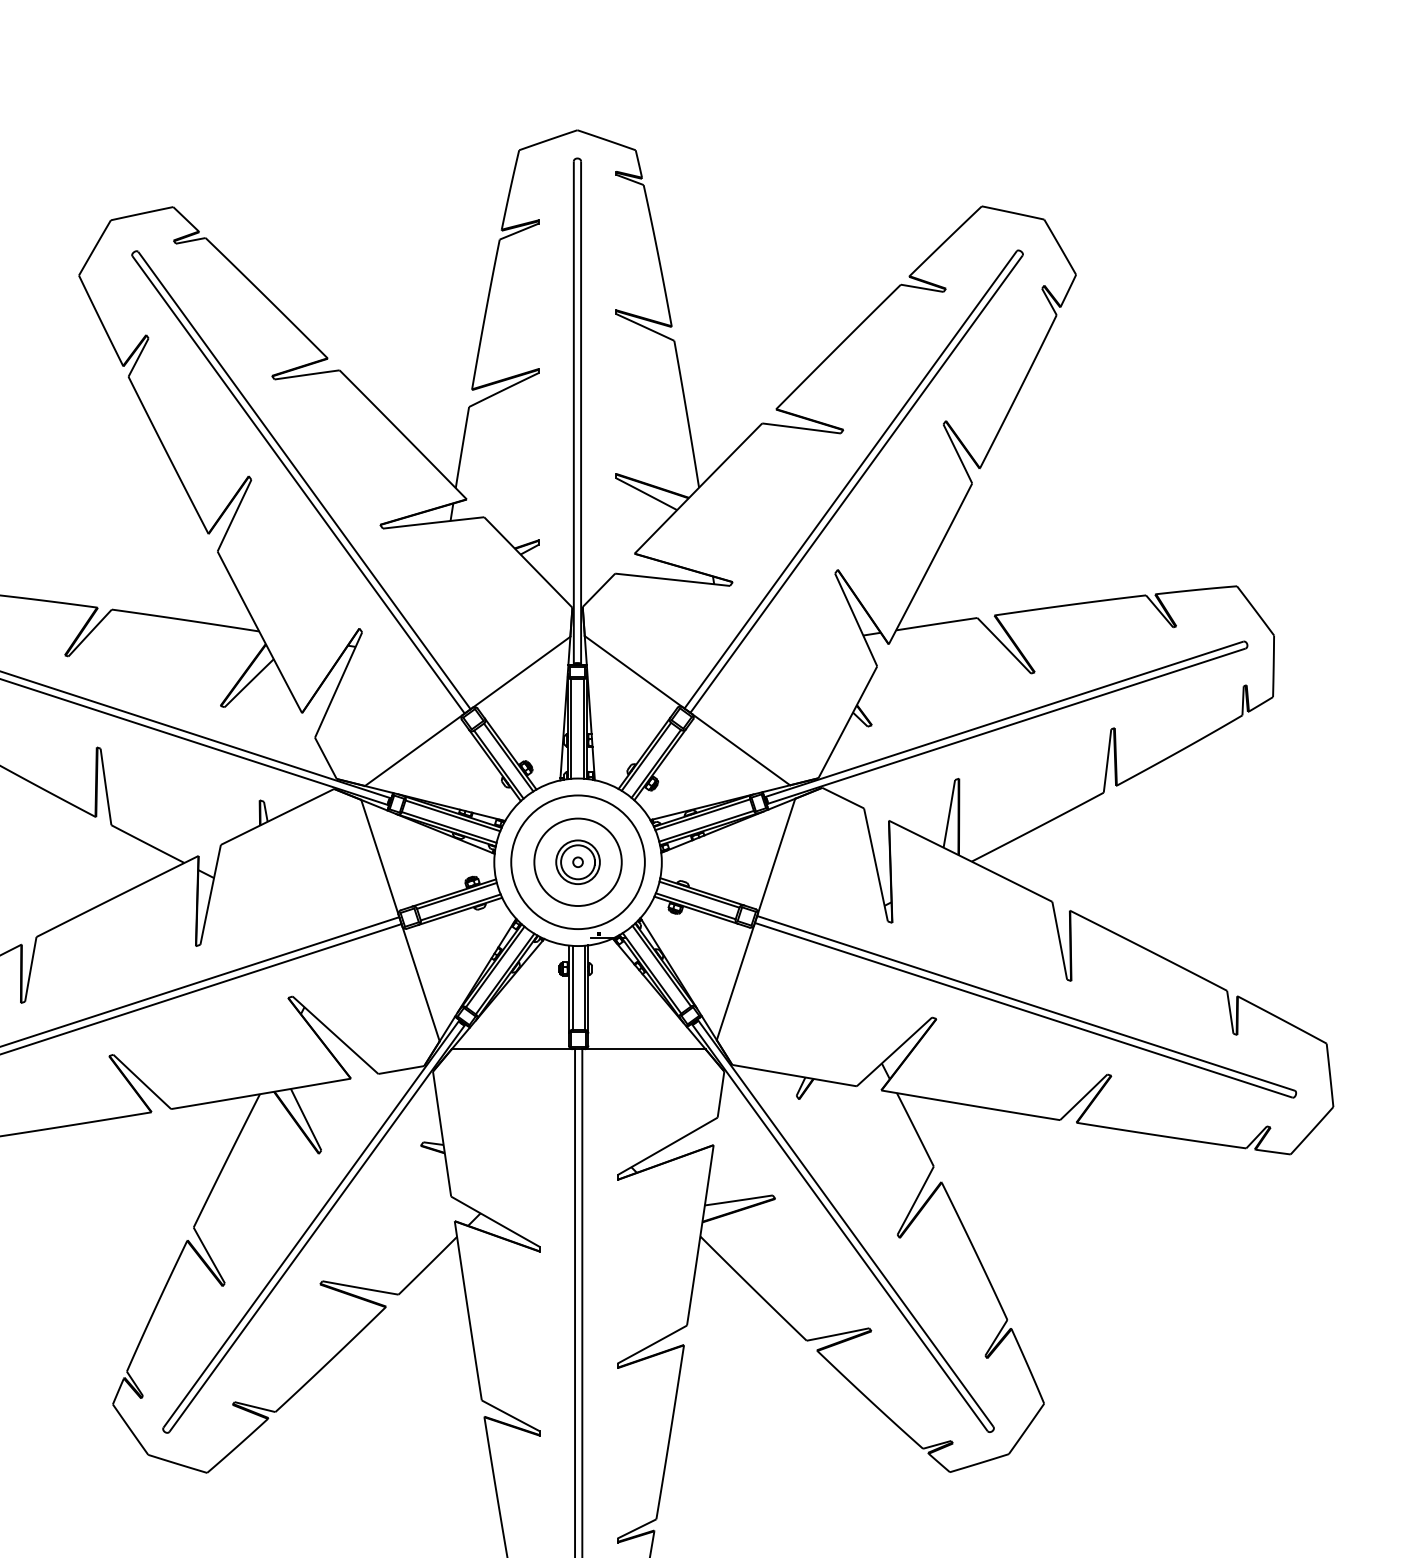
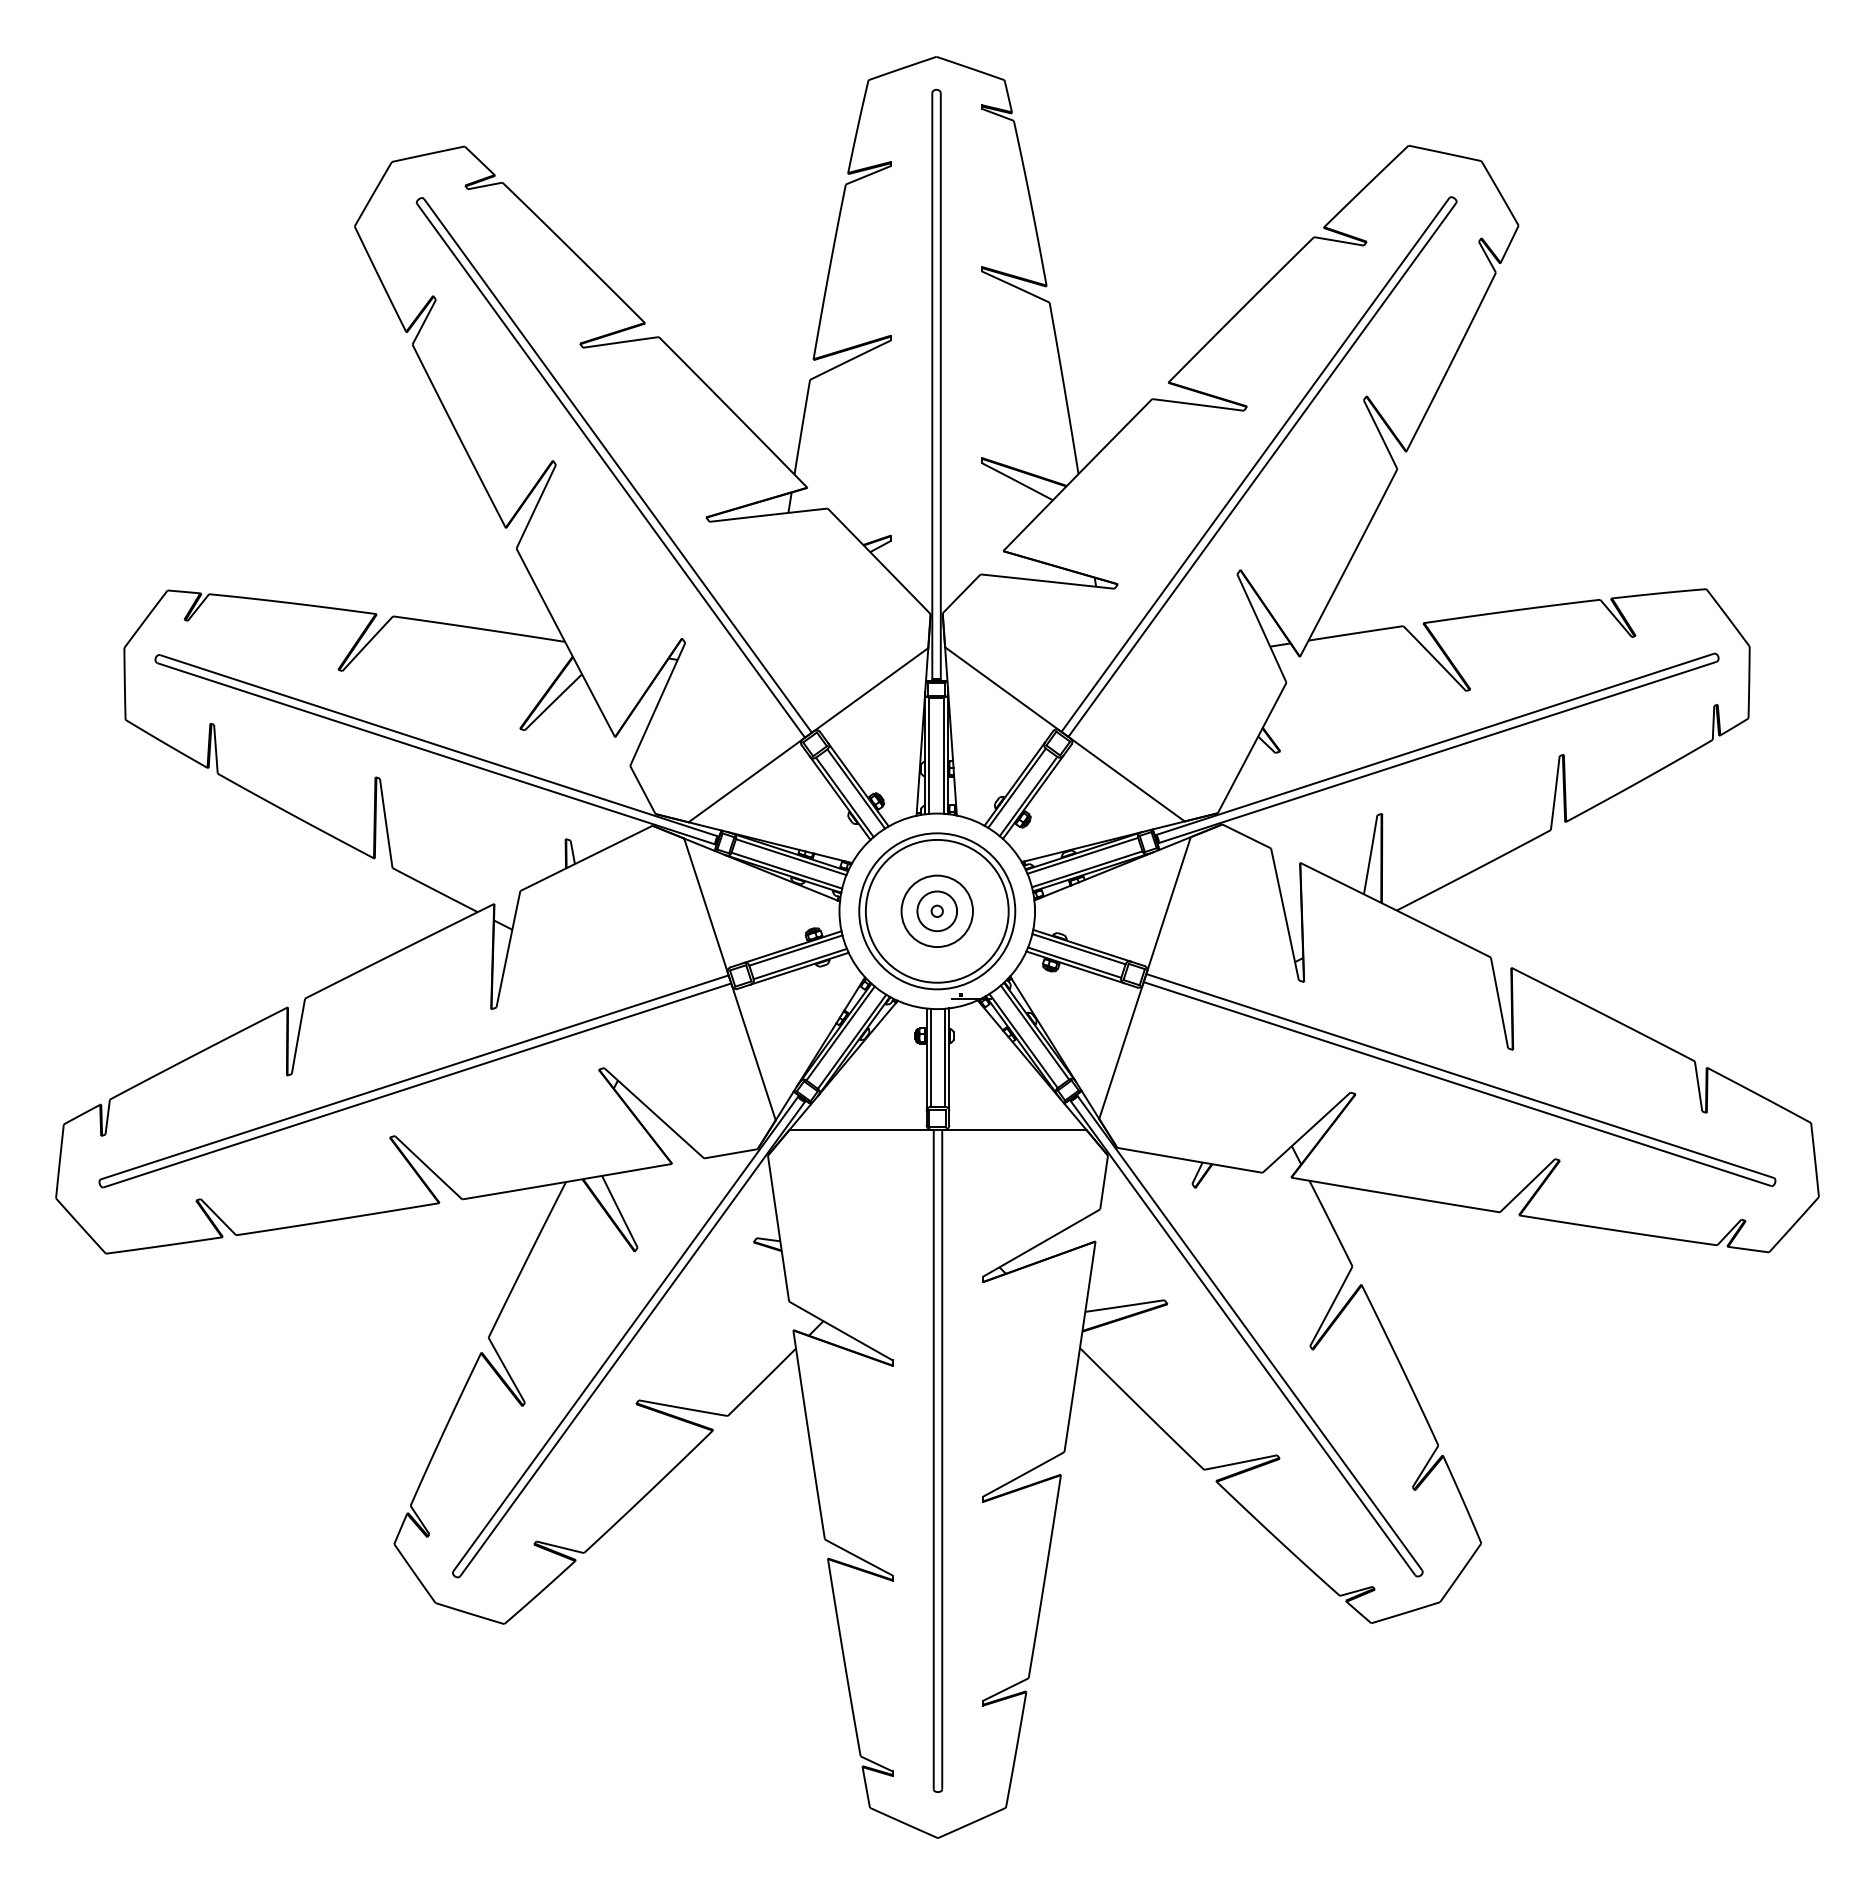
circle: (577, 861) -> (936, 910), size x1.4
circle: (578, 862) -> (937, 911), size x1.4

